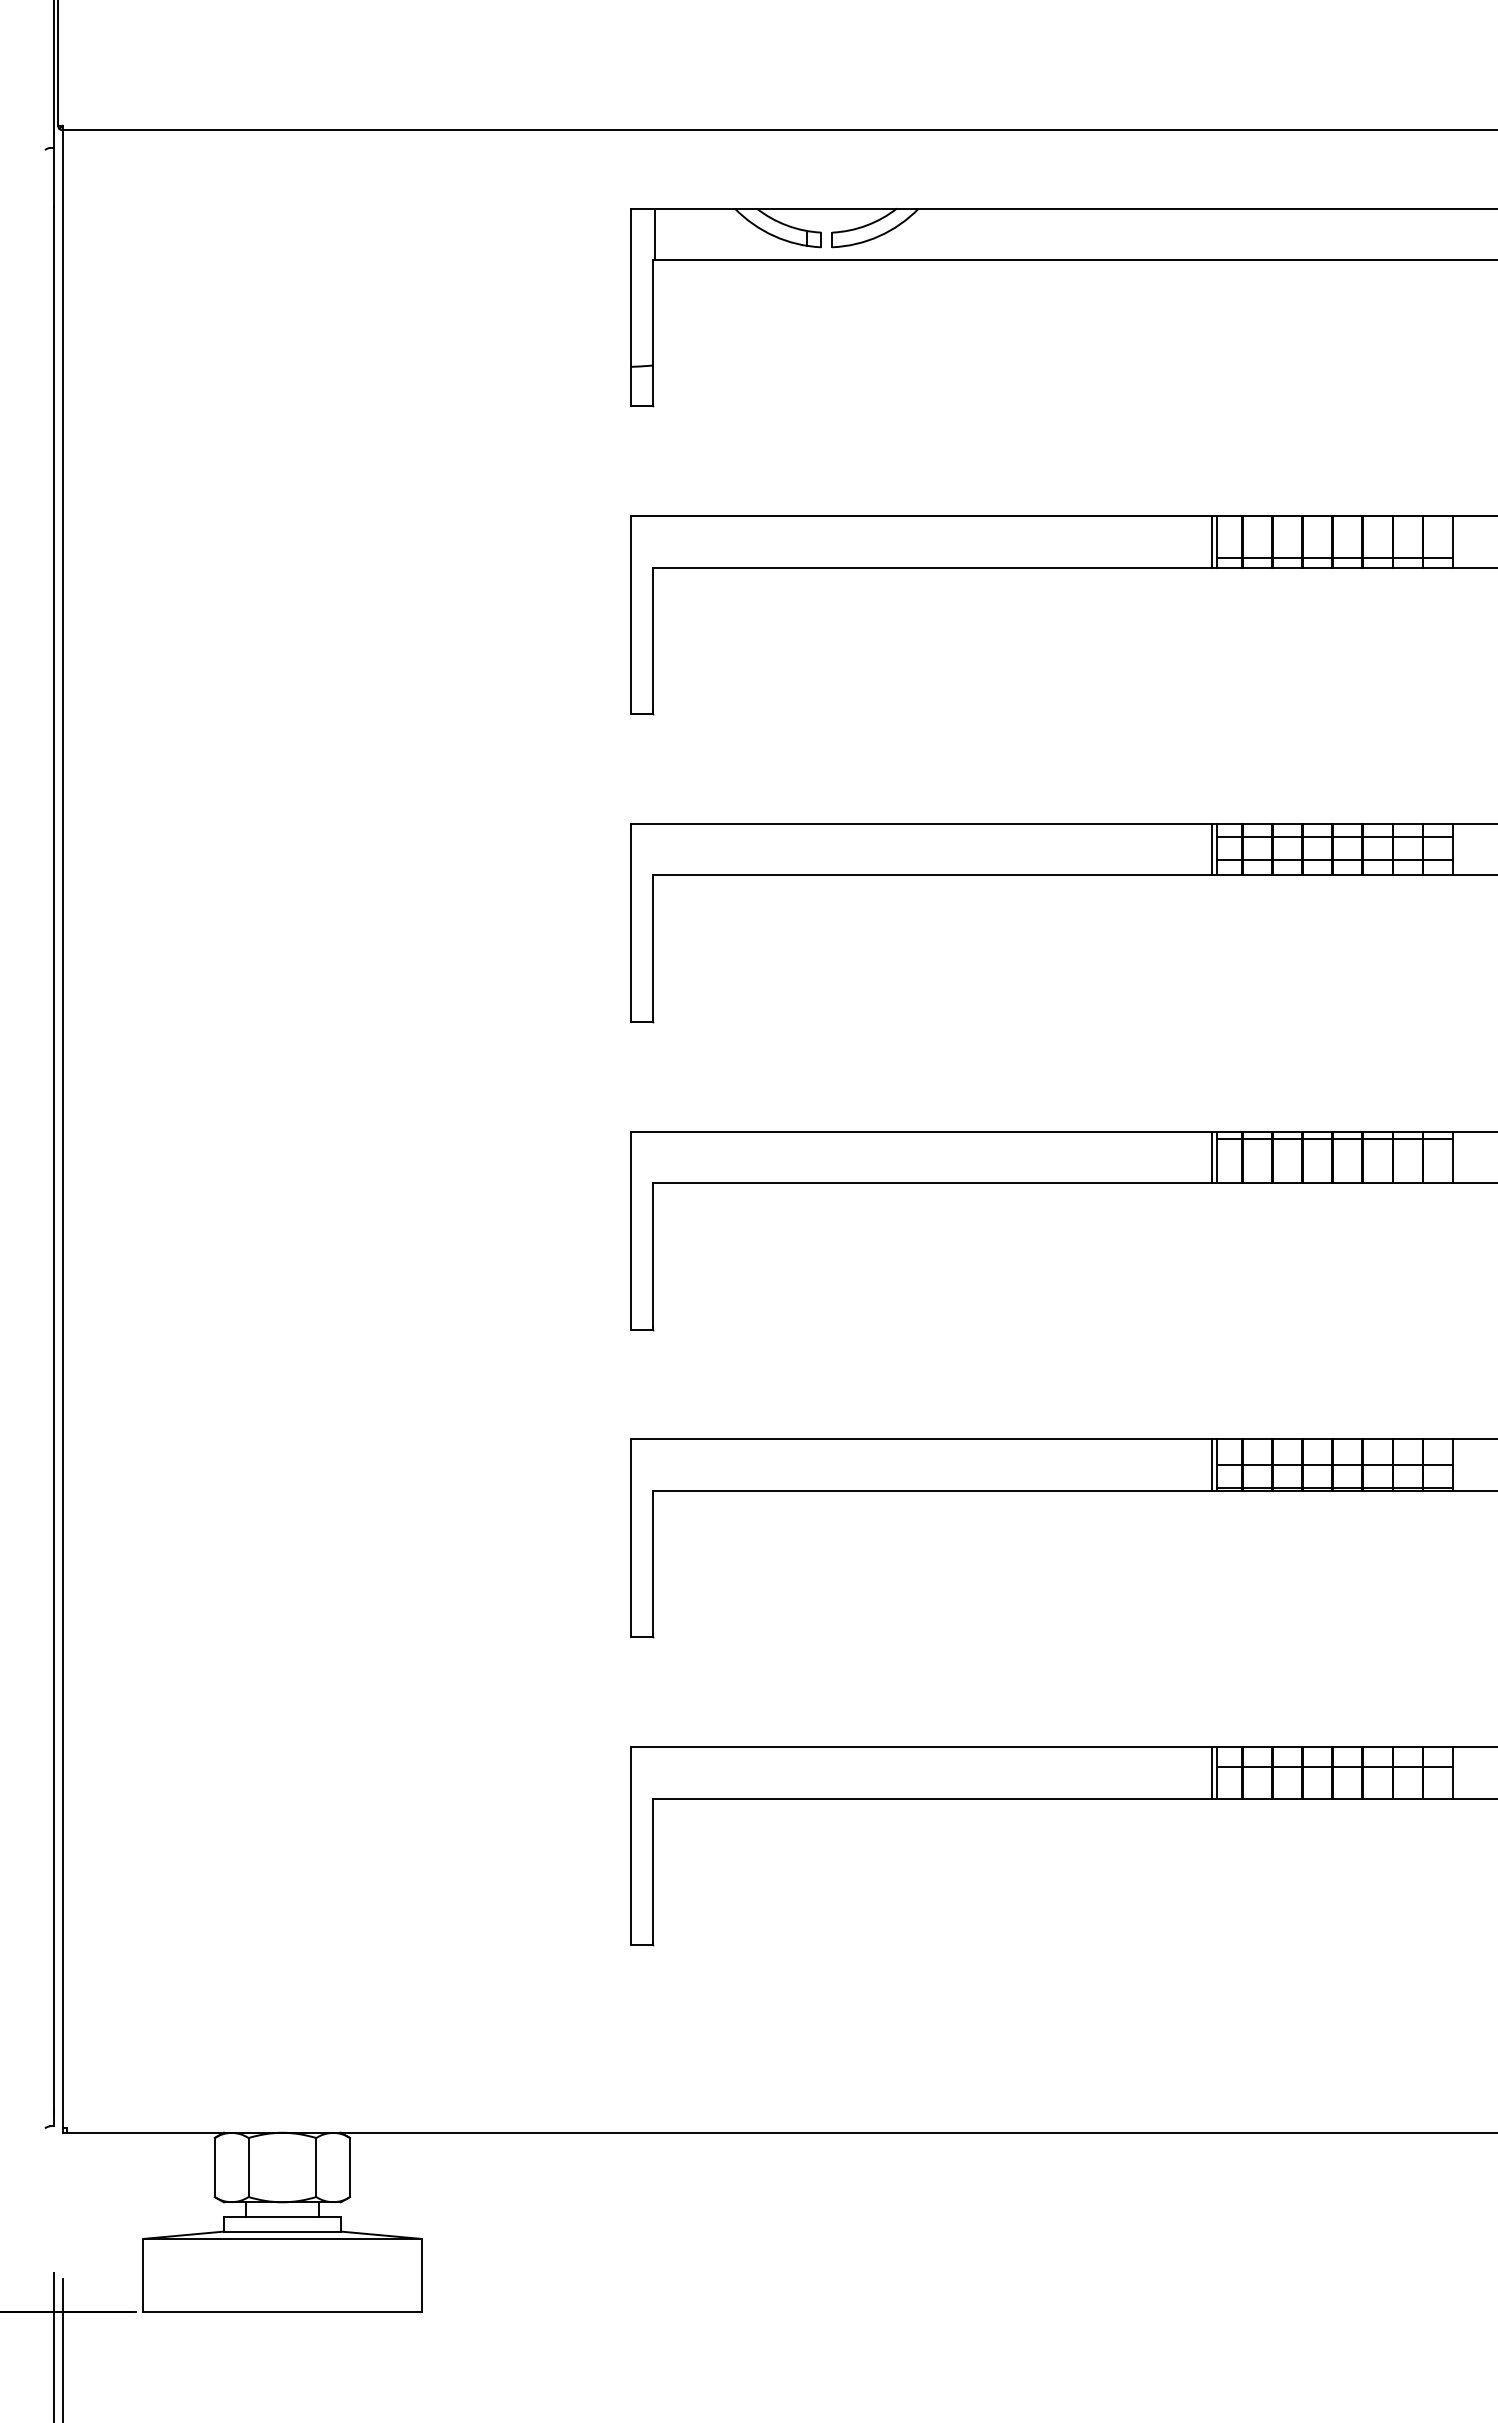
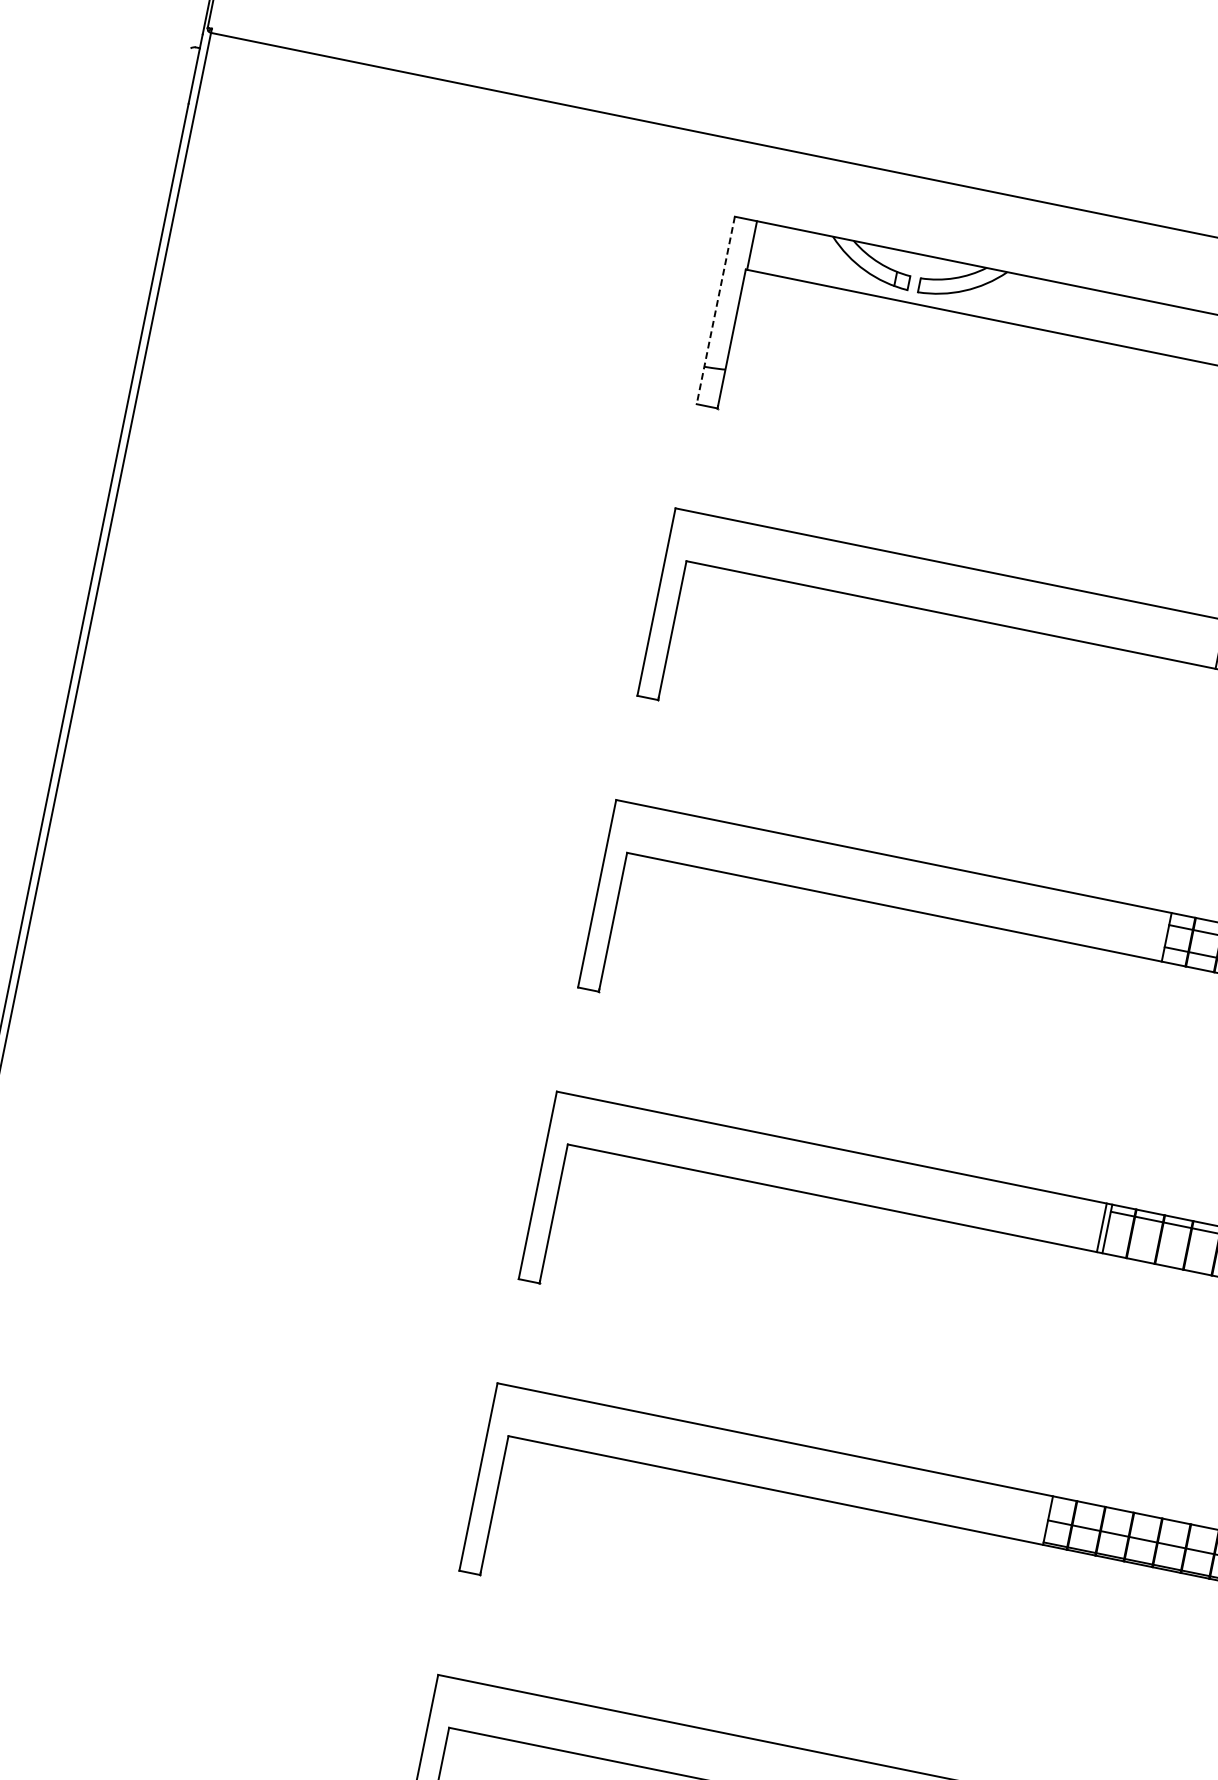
line: (631, 307) -> (716, 310), solid -> dashed
line: (1211, 849) -> (1161, 936), removed
line: (1211, 1464) -> (1042, 1518), removed

